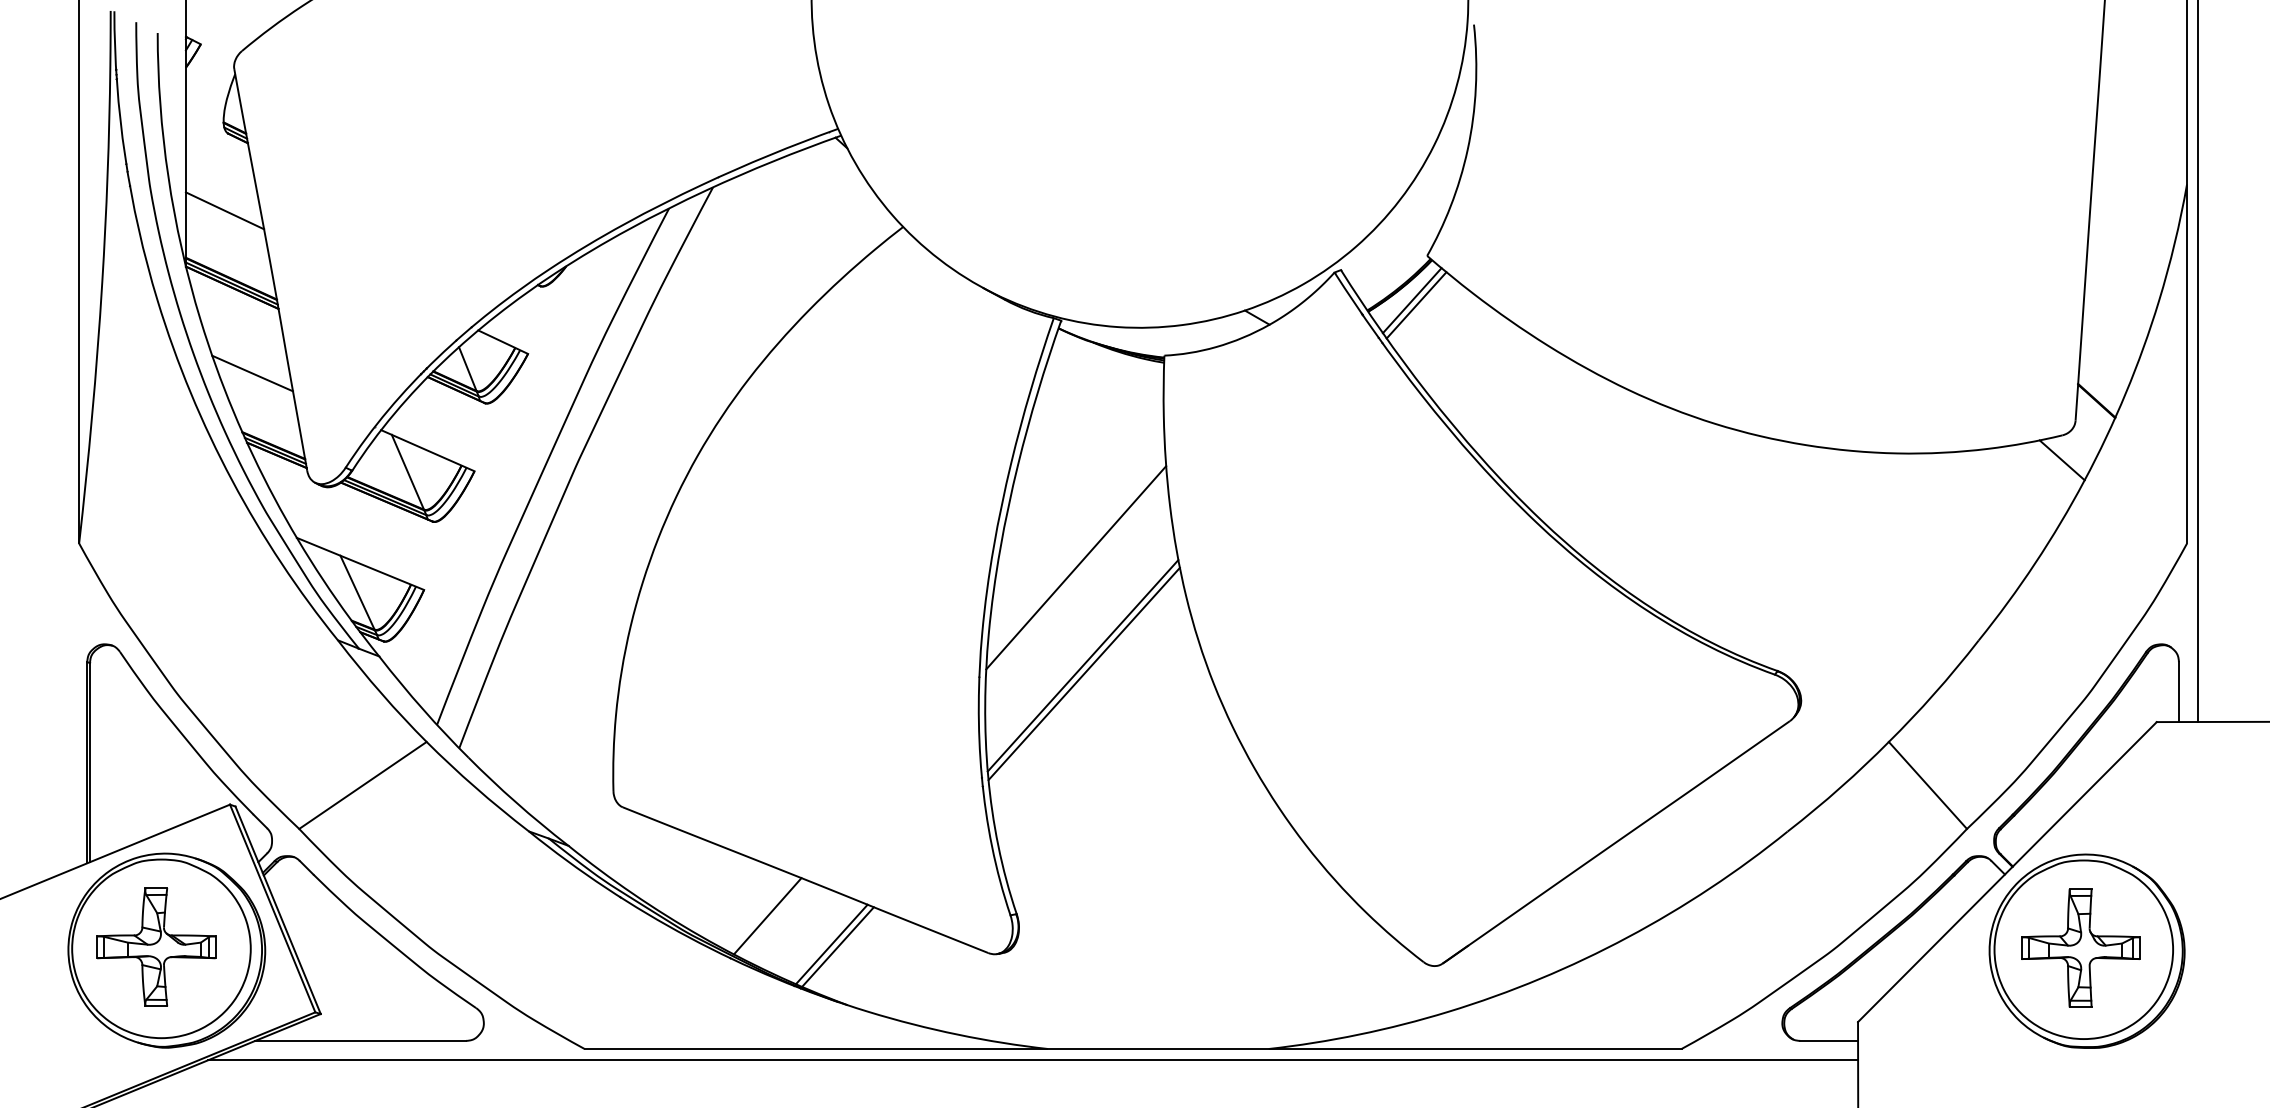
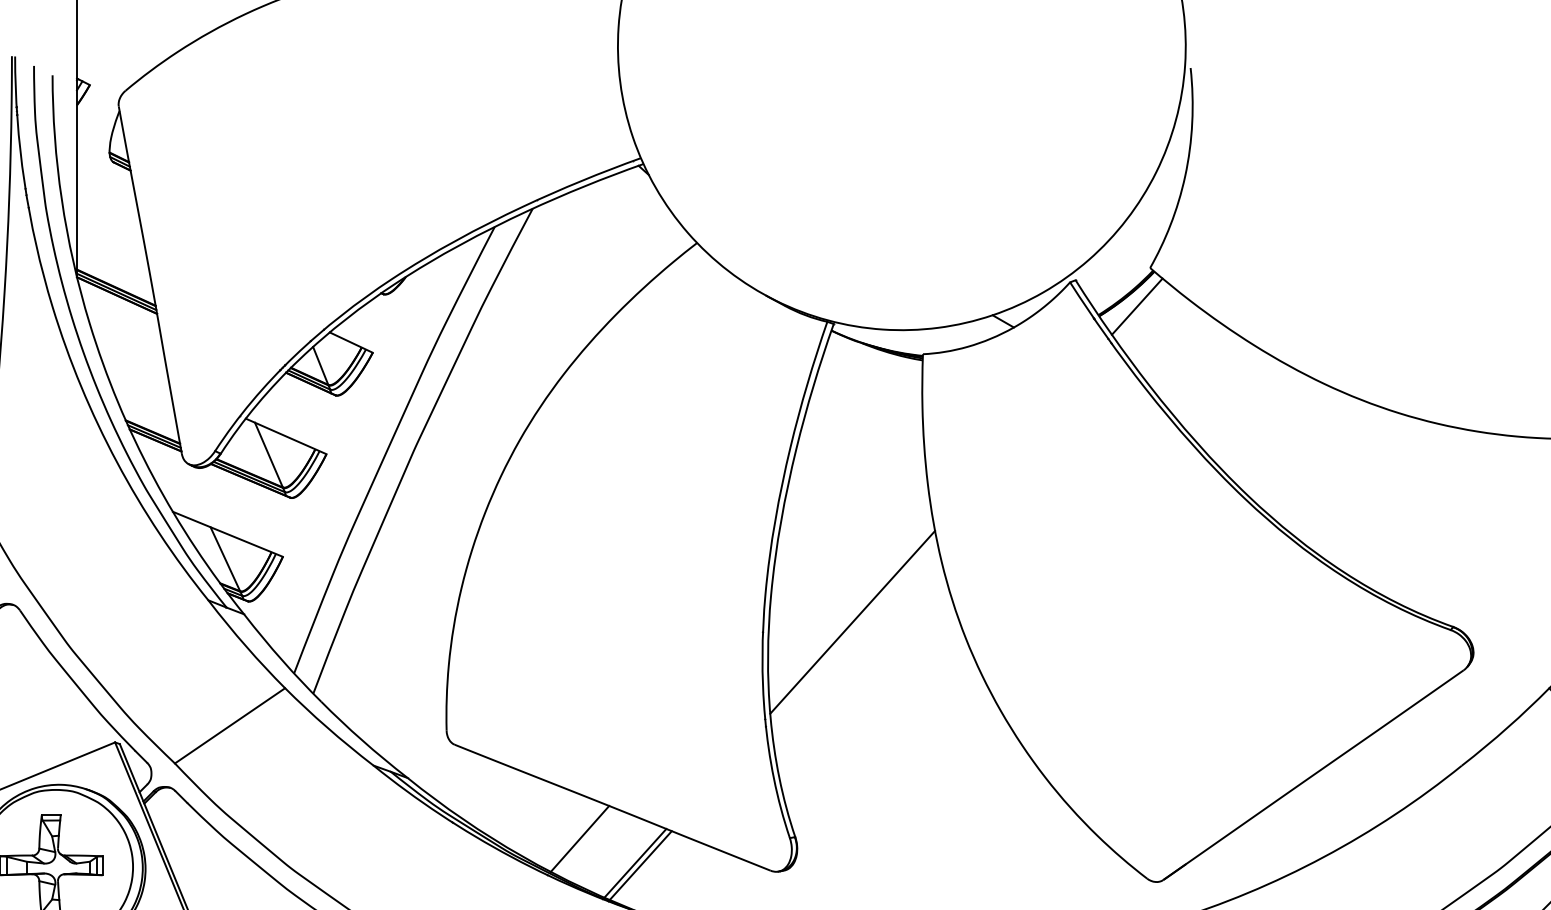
line: (224, 210) -> (110, 228), removed
line: (1416, 305) -> (1140, 310), removed
line: (252, 373) -> (134, 369), removed
line: (1076, 567) -> (846, 537), removed
line: (1083, 673) -> (853, 629), removed

